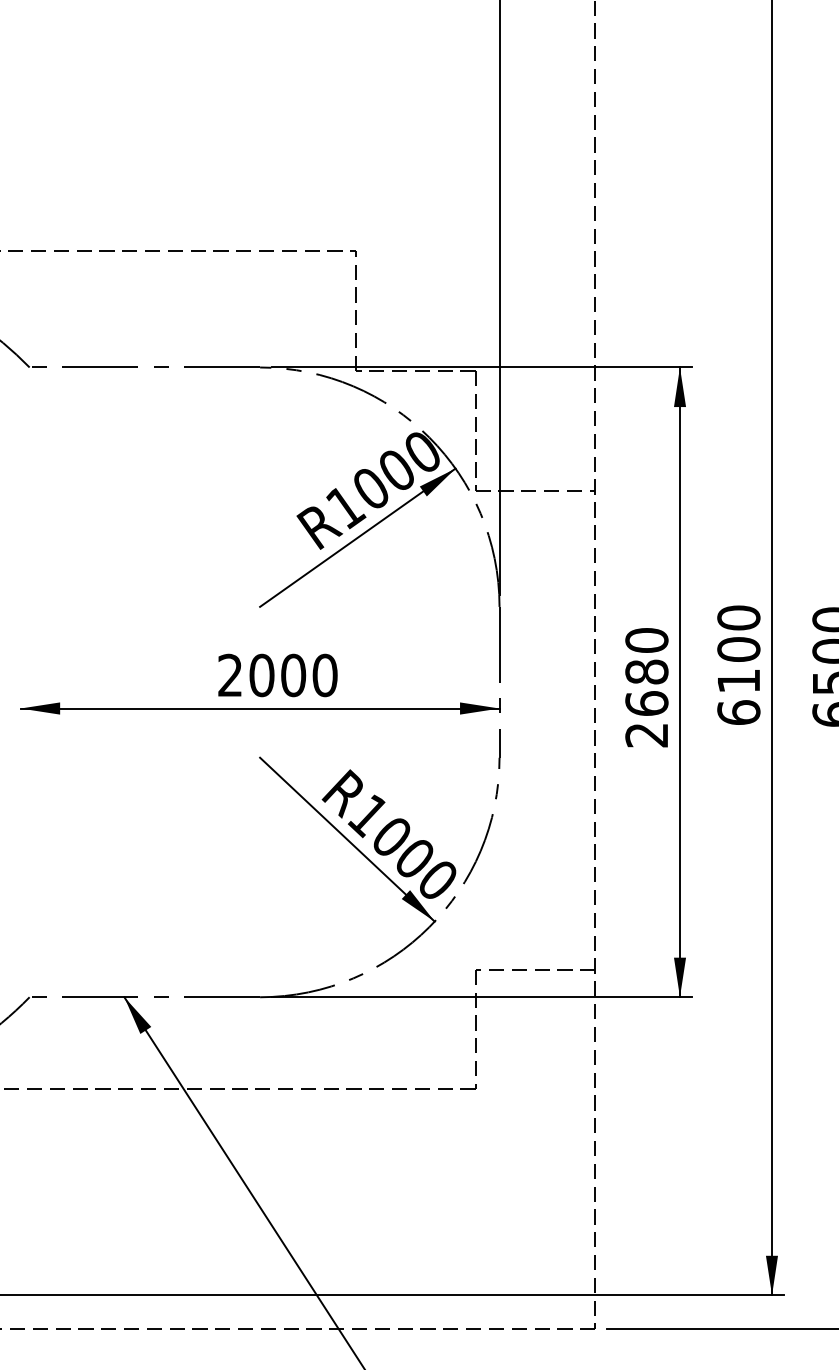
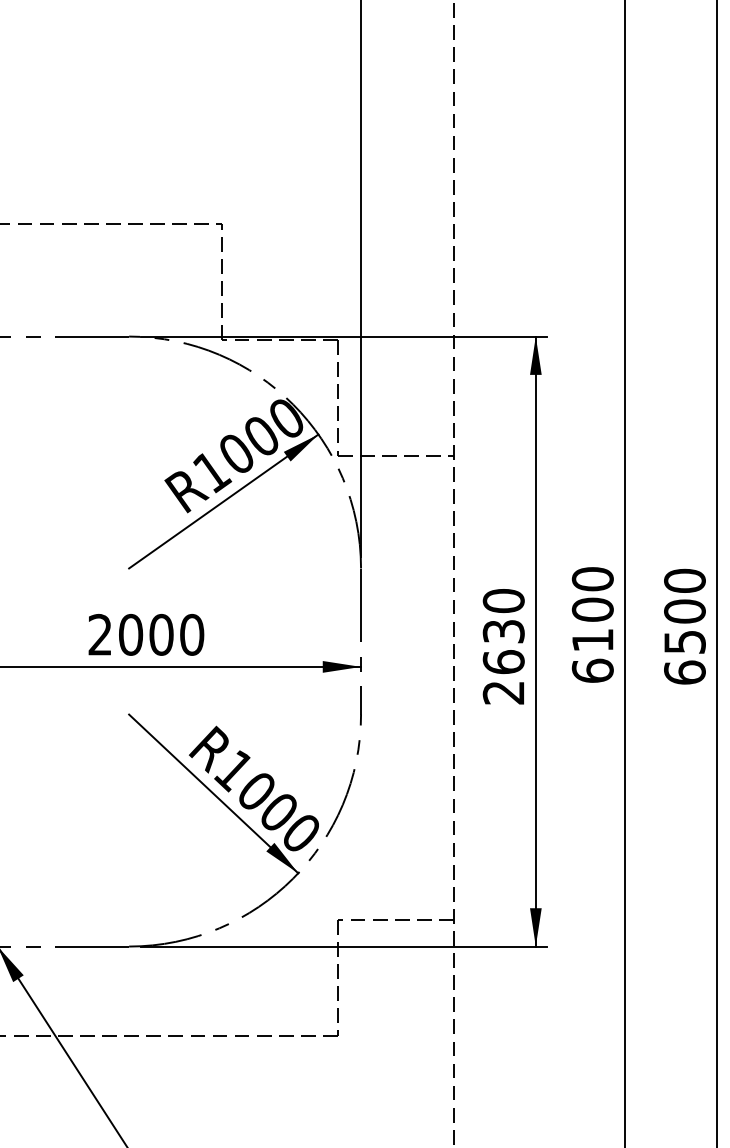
text: (646, 671) -> (503, 631), 2680 -> 2630

